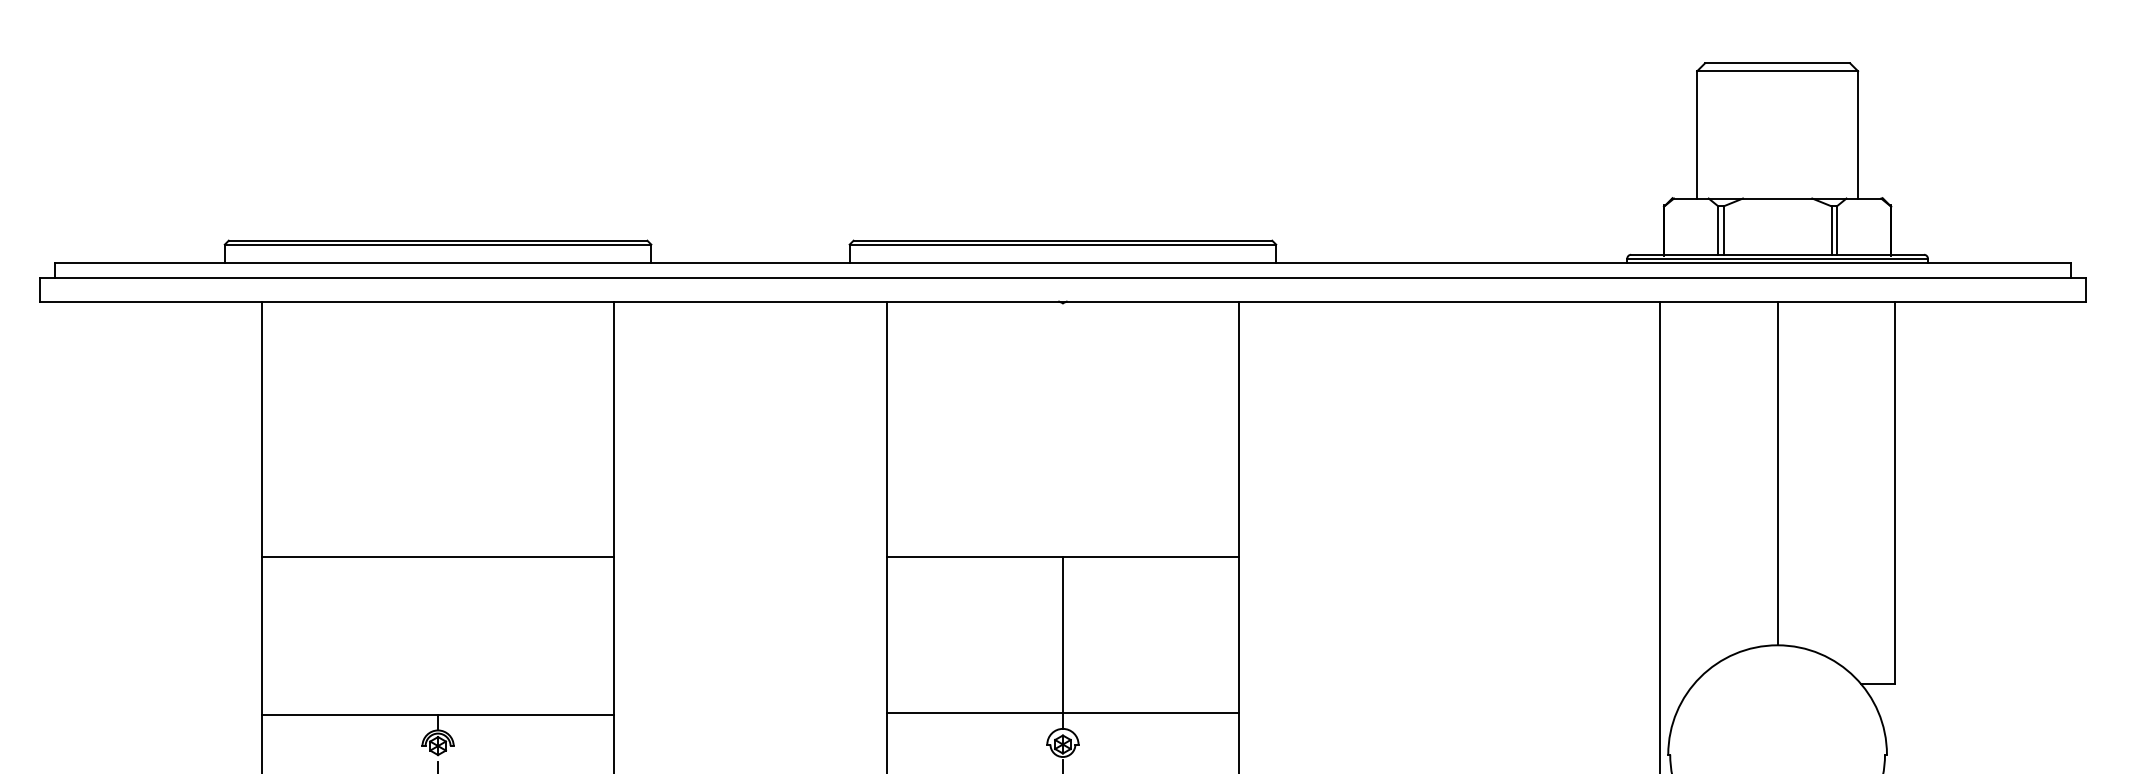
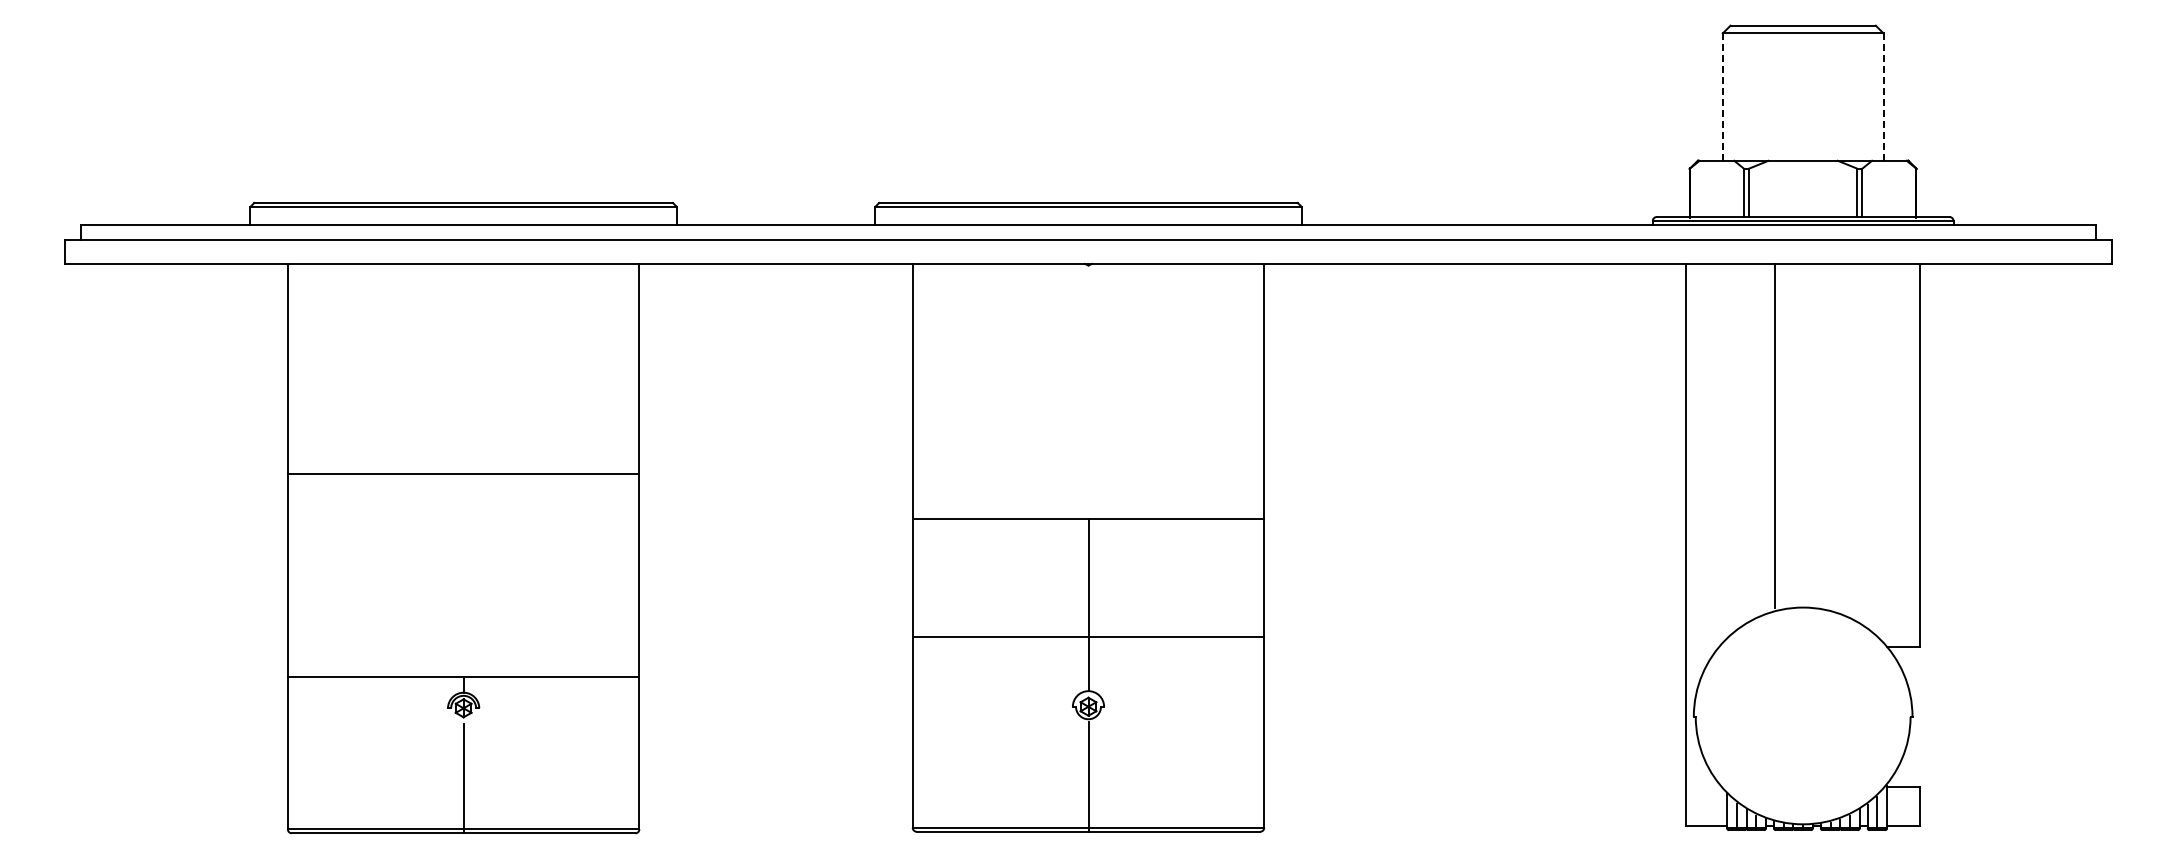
line: (1696, 135) -> (1722, 97), solid -> dashed
line: (1857, 135) -> (1883, 97), solid -> dashed
line: (1777, 473) -> (1775, 435), moved
line: (437, 557) -> (463, 474), moved
line: (1062, 713) -> (1088, 636), moved

